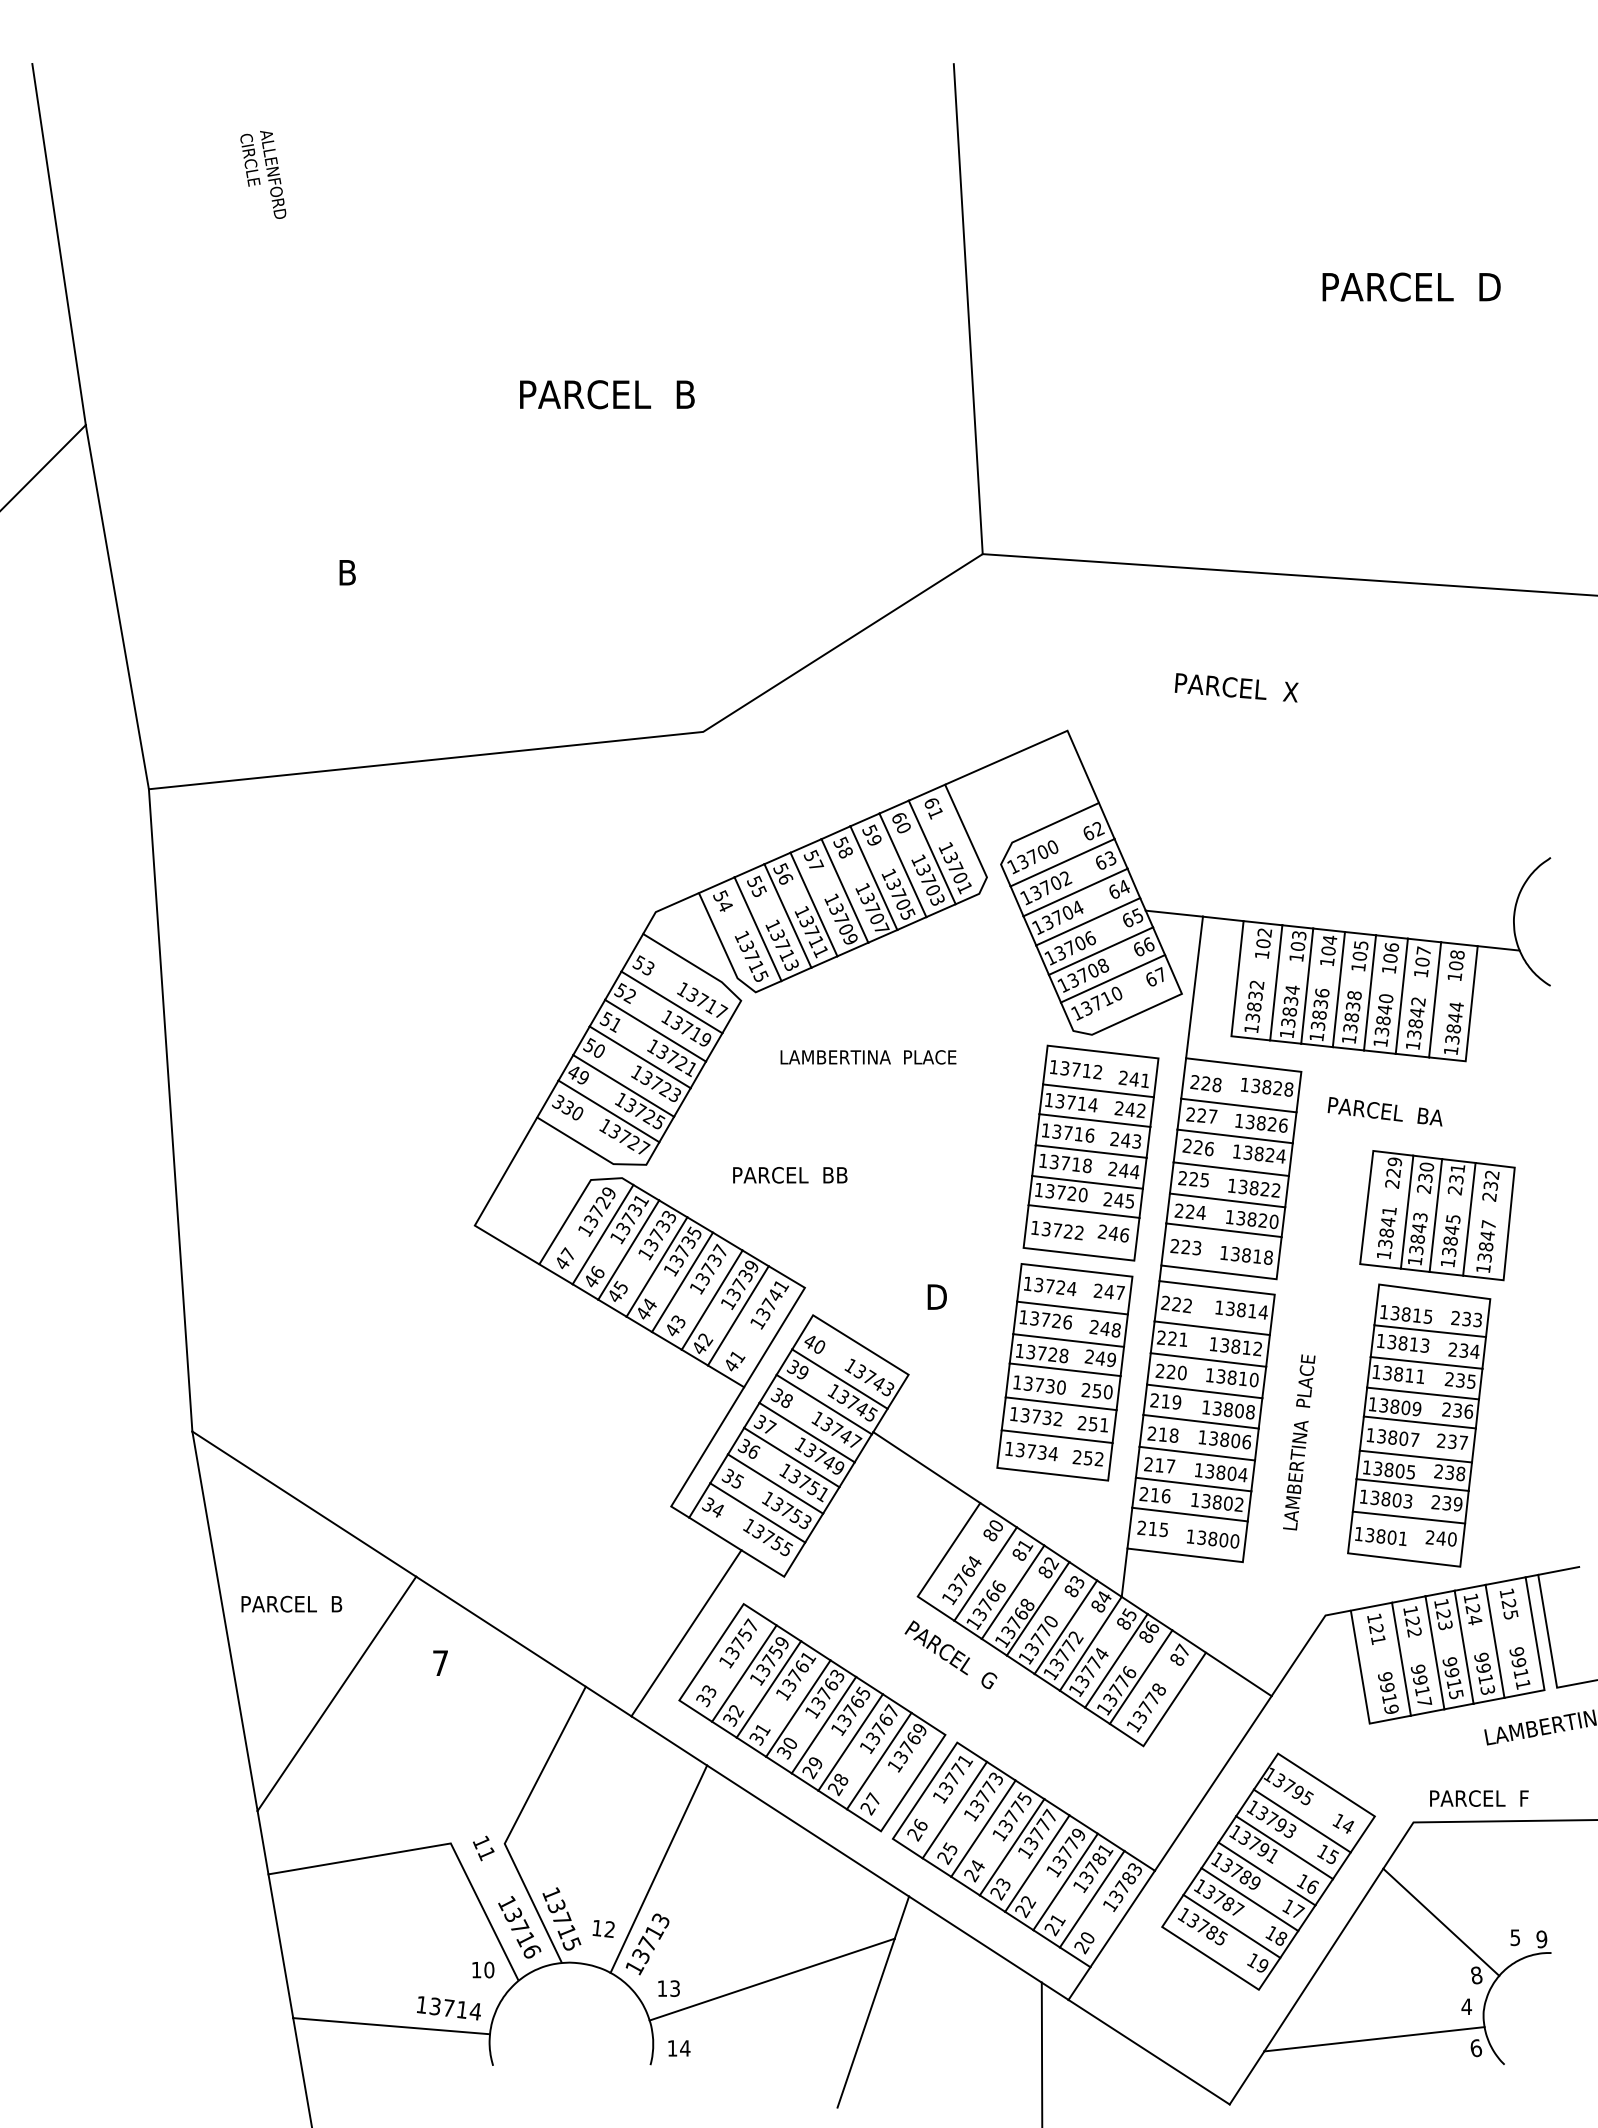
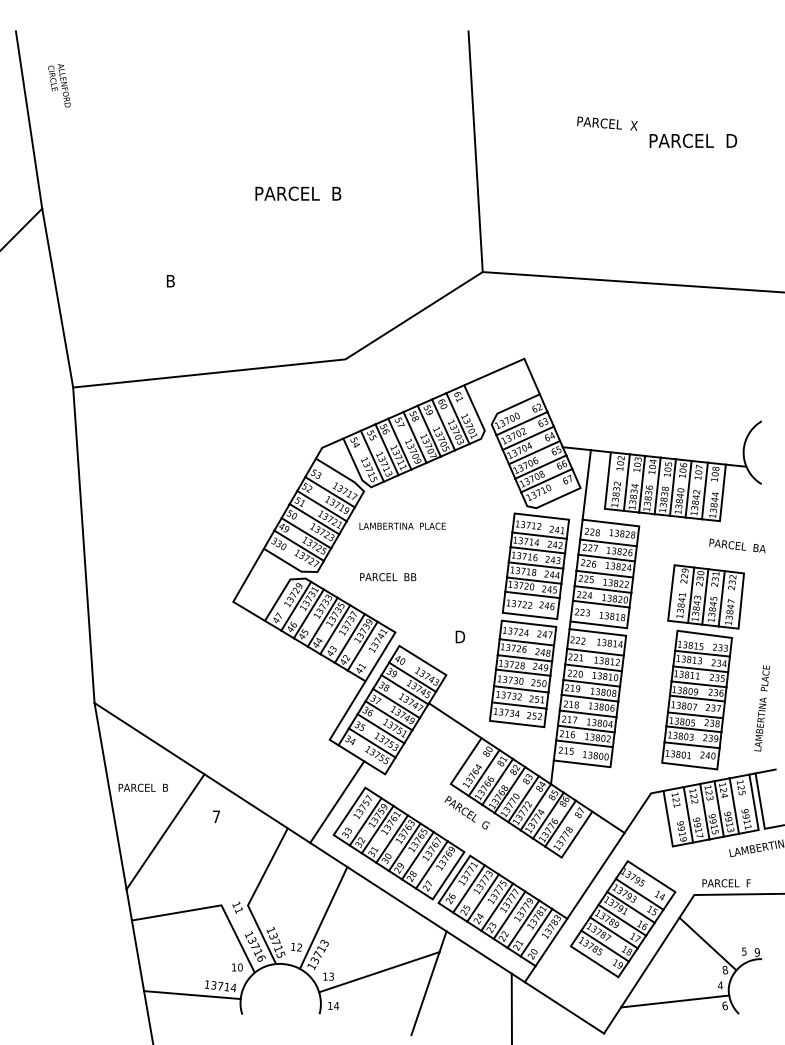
text: (263, 174) -> (59, 85), moved
text: (1236, 687) -> (607, 123), moved
text: (868, 1055) -> (402, 525), moved
text: (1385, 1110) -> (737, 545), moved
text: (1299, 1442) -> (762, 708), moved

